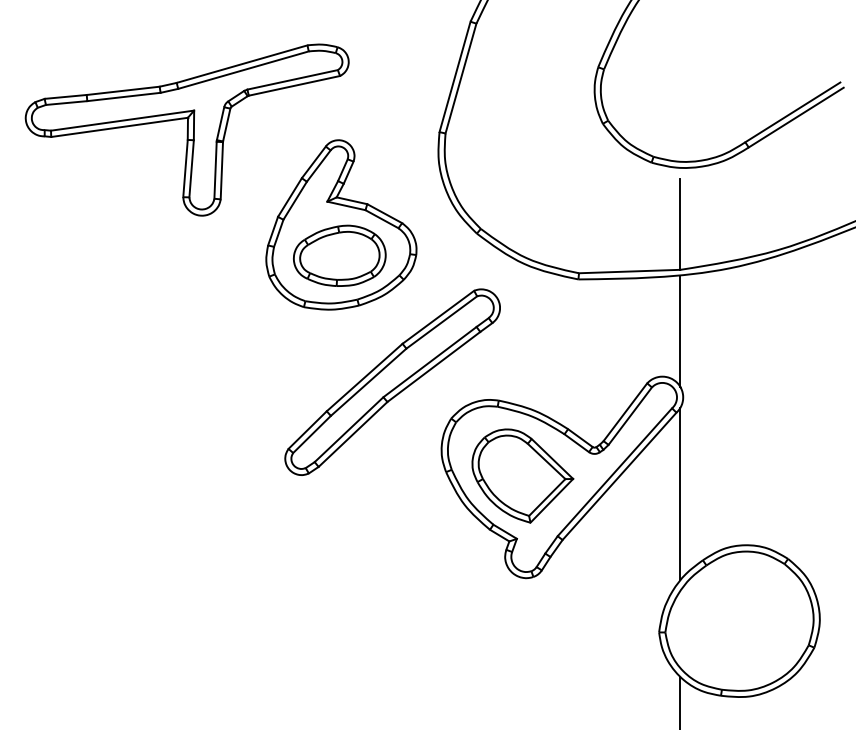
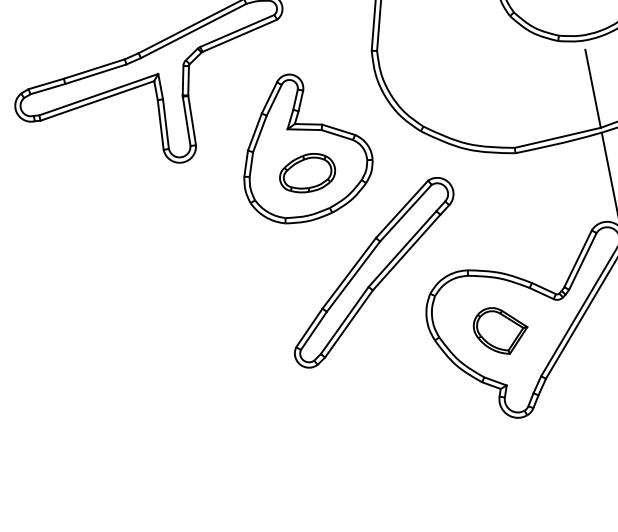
part: (339, 255) -> (307, 173), size x0.7
part: (522, 475) -> (500, 330), size x0.6

